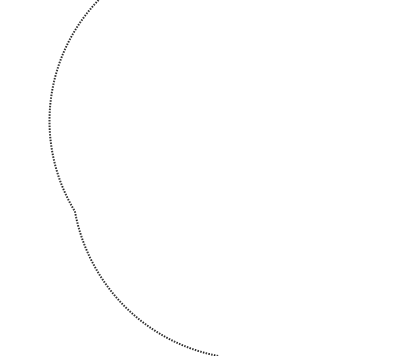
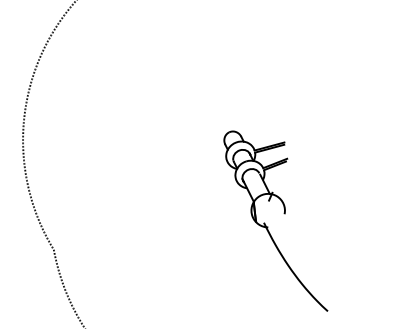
part: (252, 192) -> (268, 226), added

